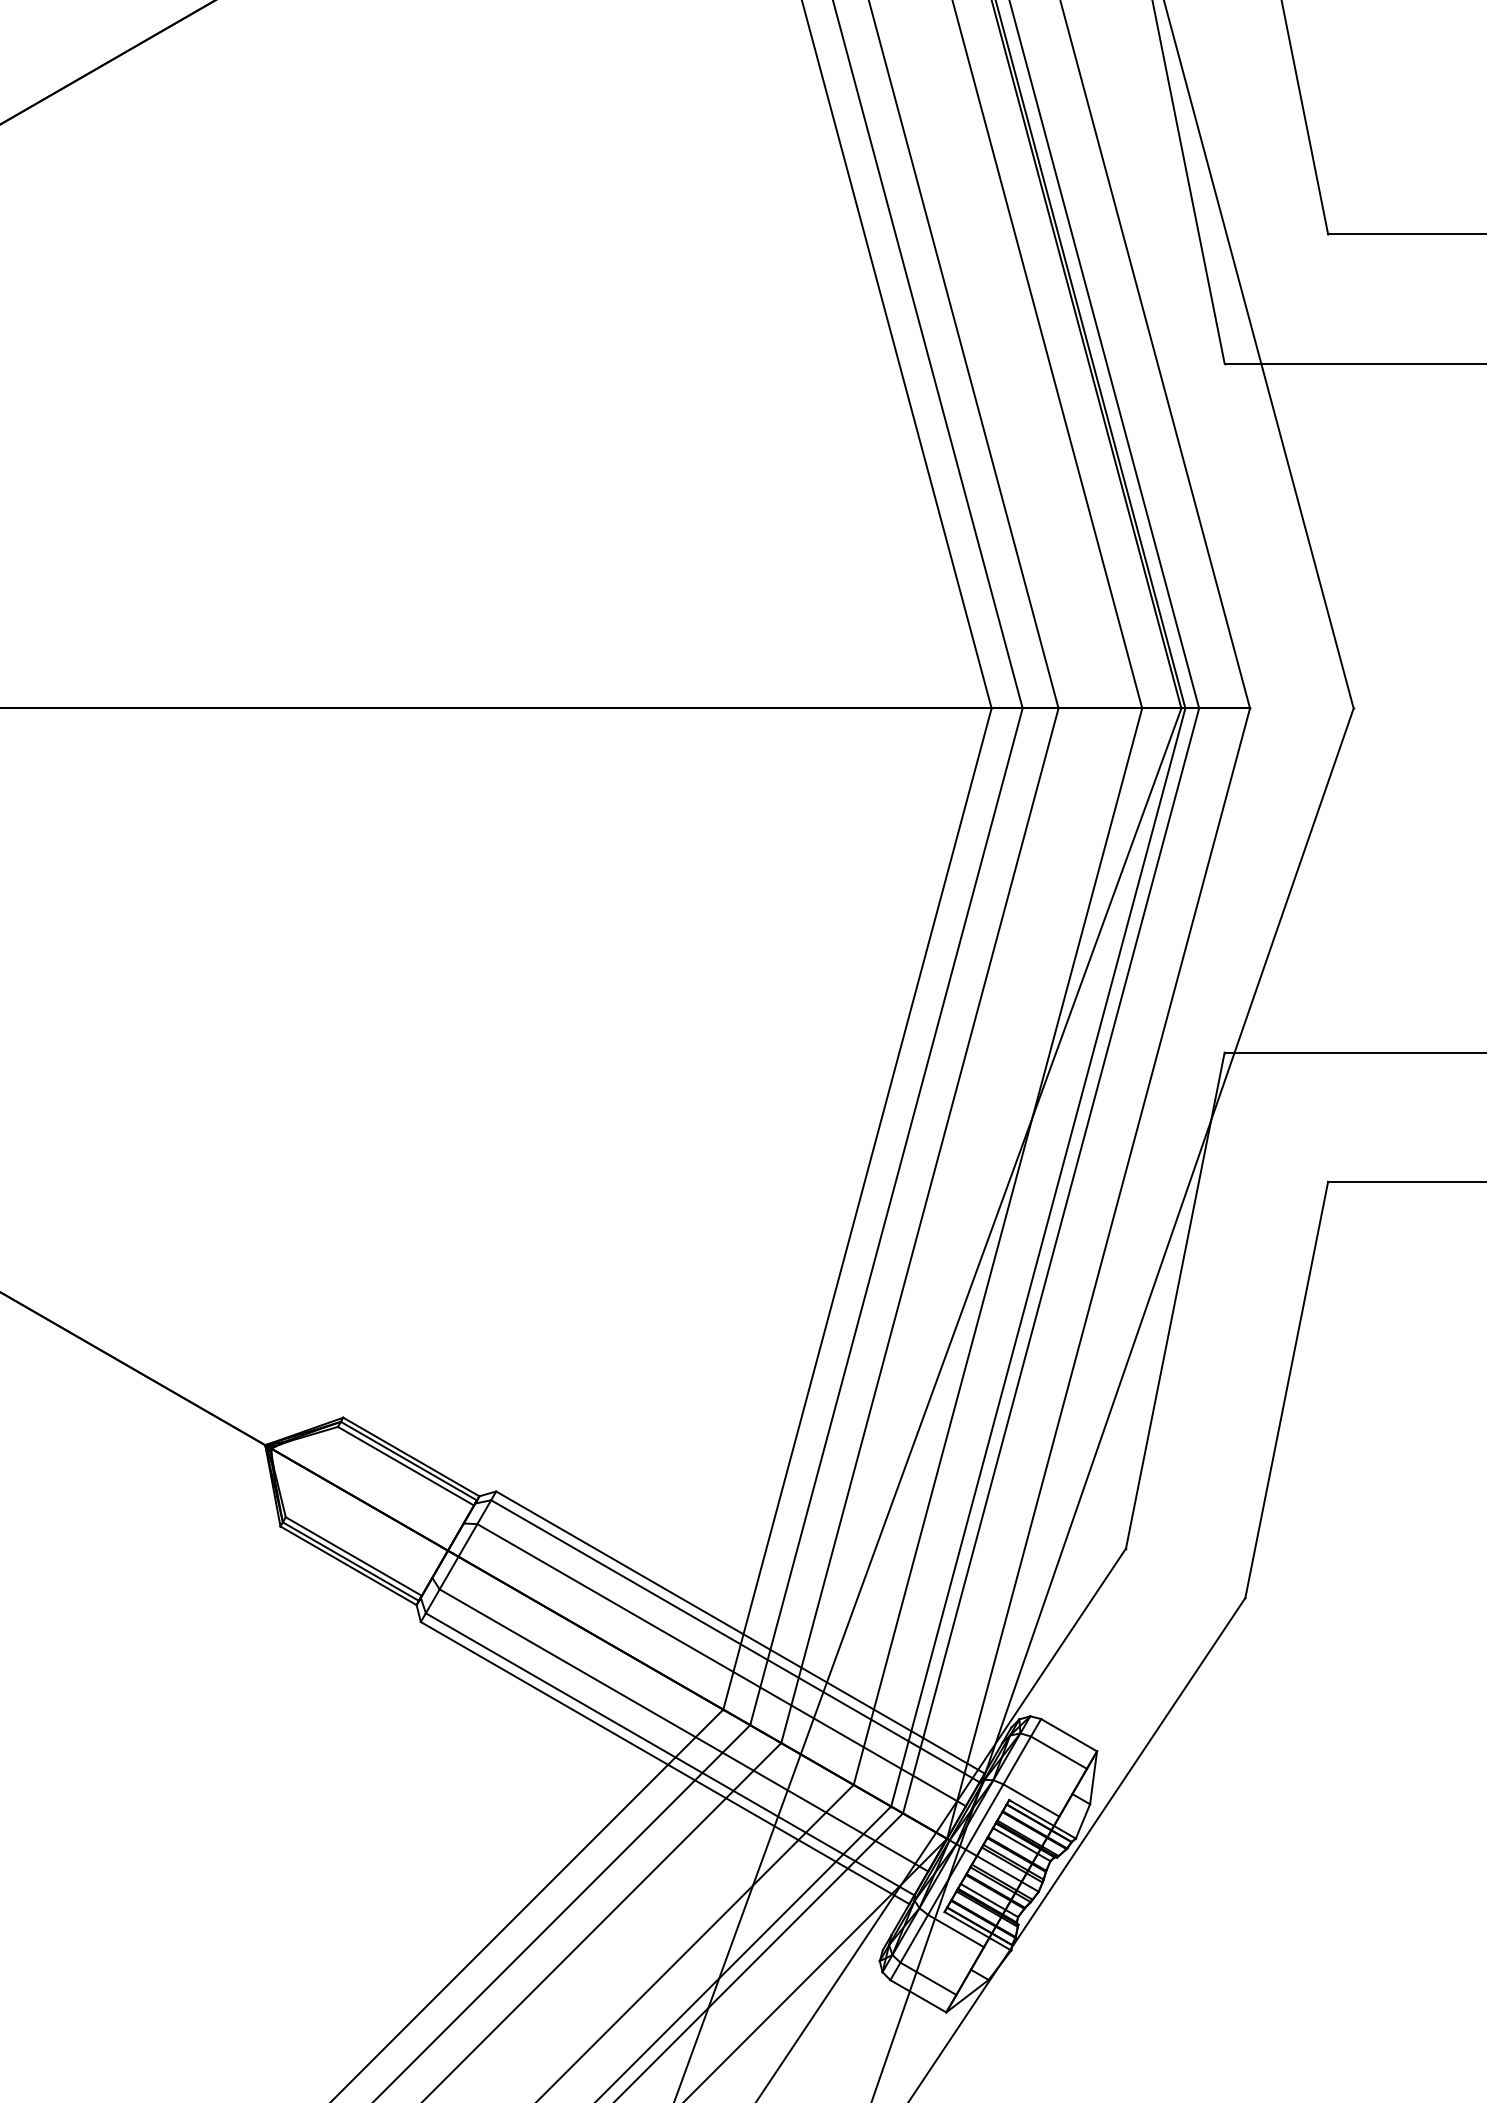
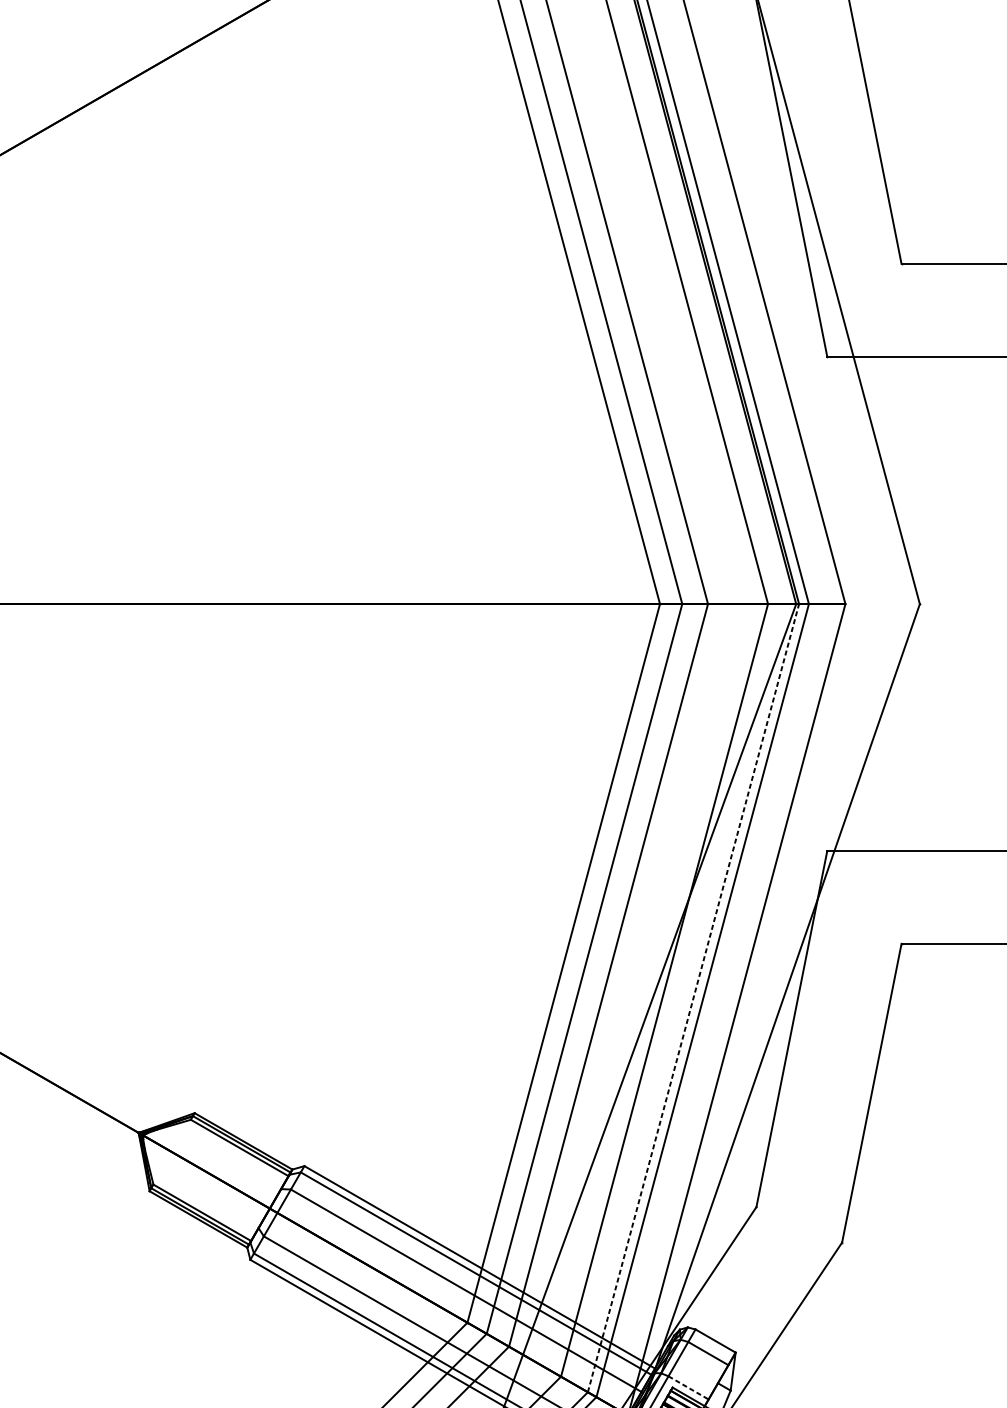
line: (1038, 1256) -> (693, 997), solid -> dashed
line: (1031, 1800) -> (688, 1387), solid -> dashed

